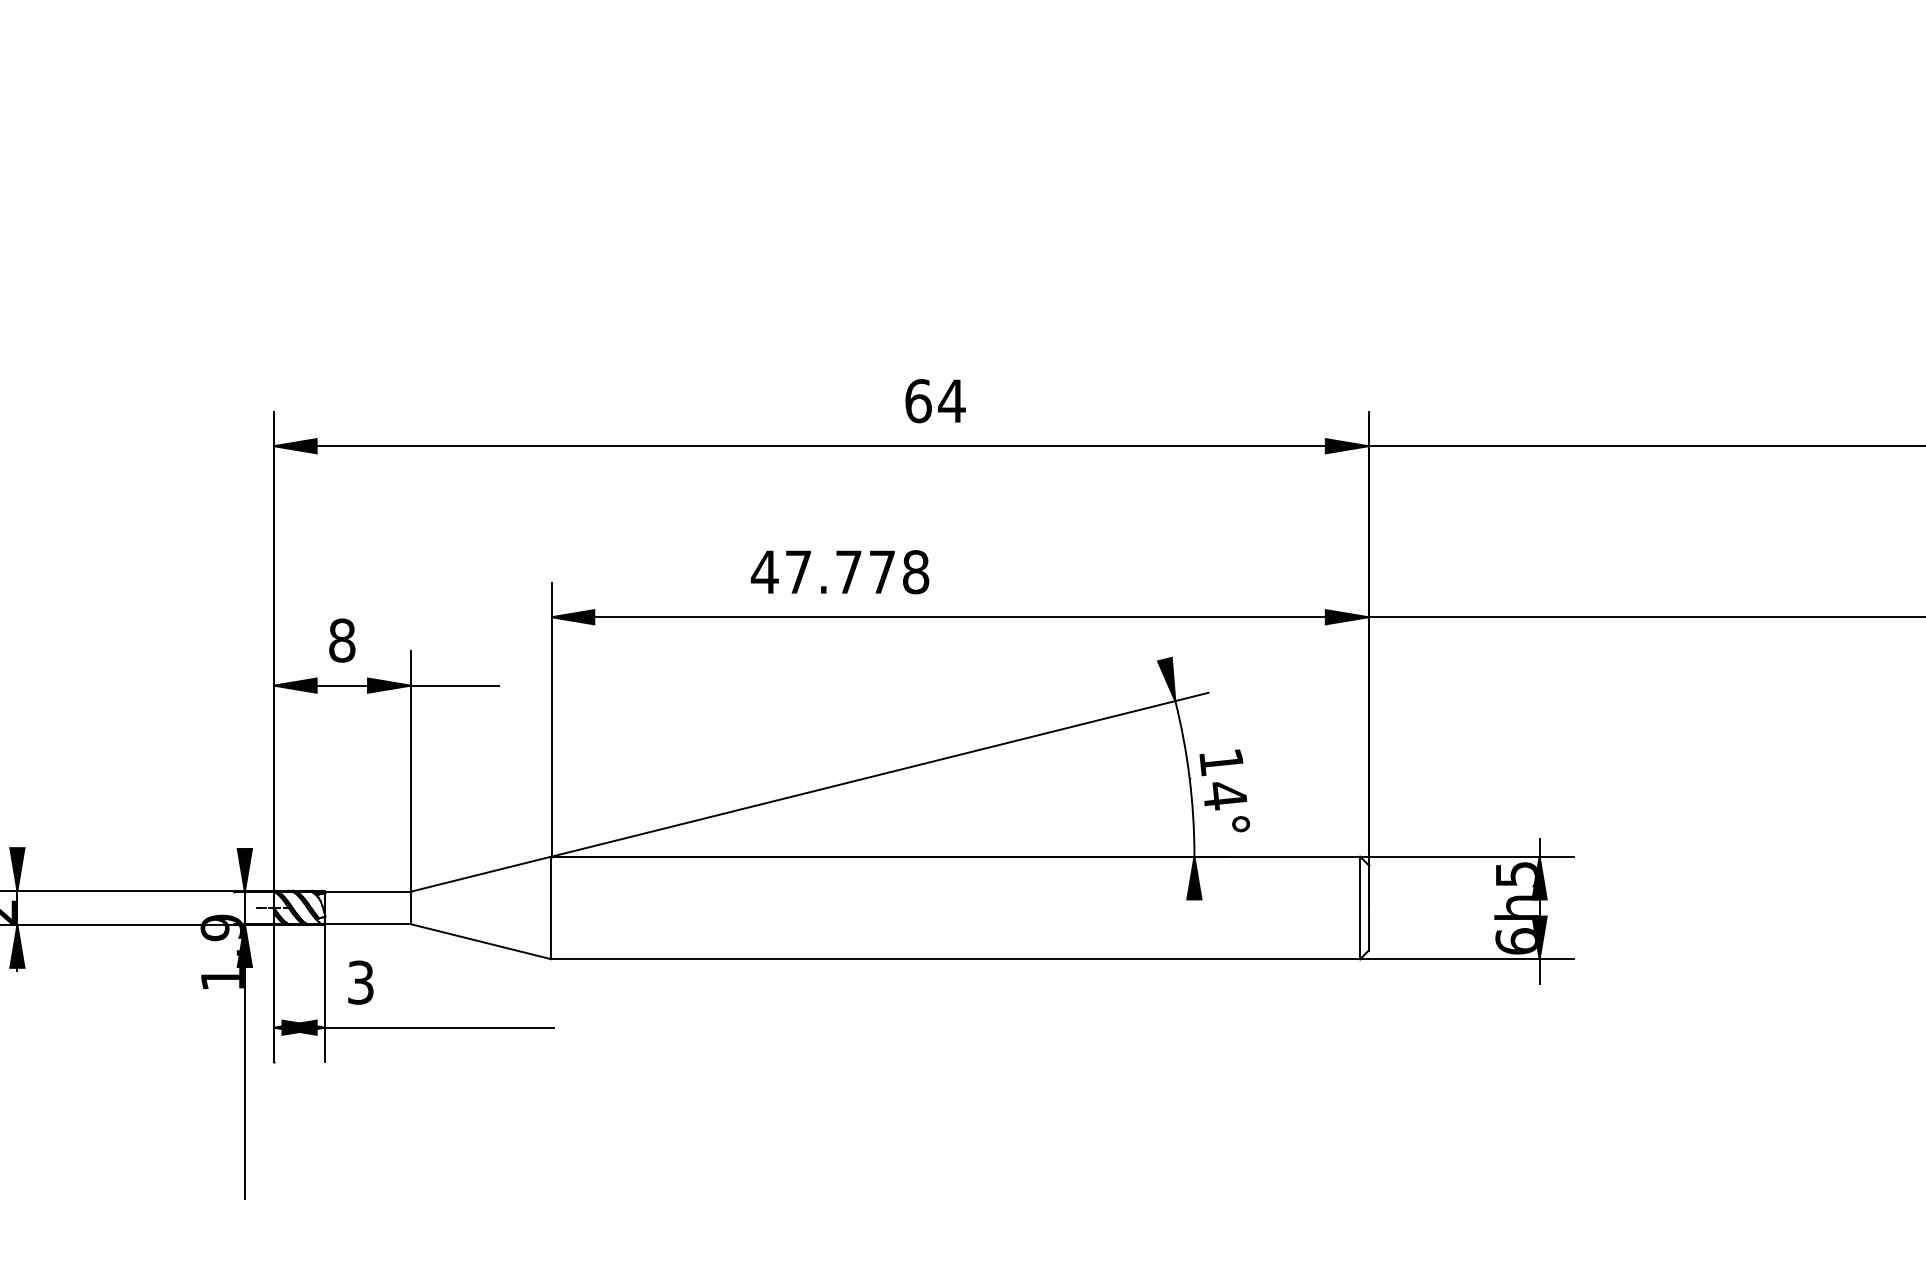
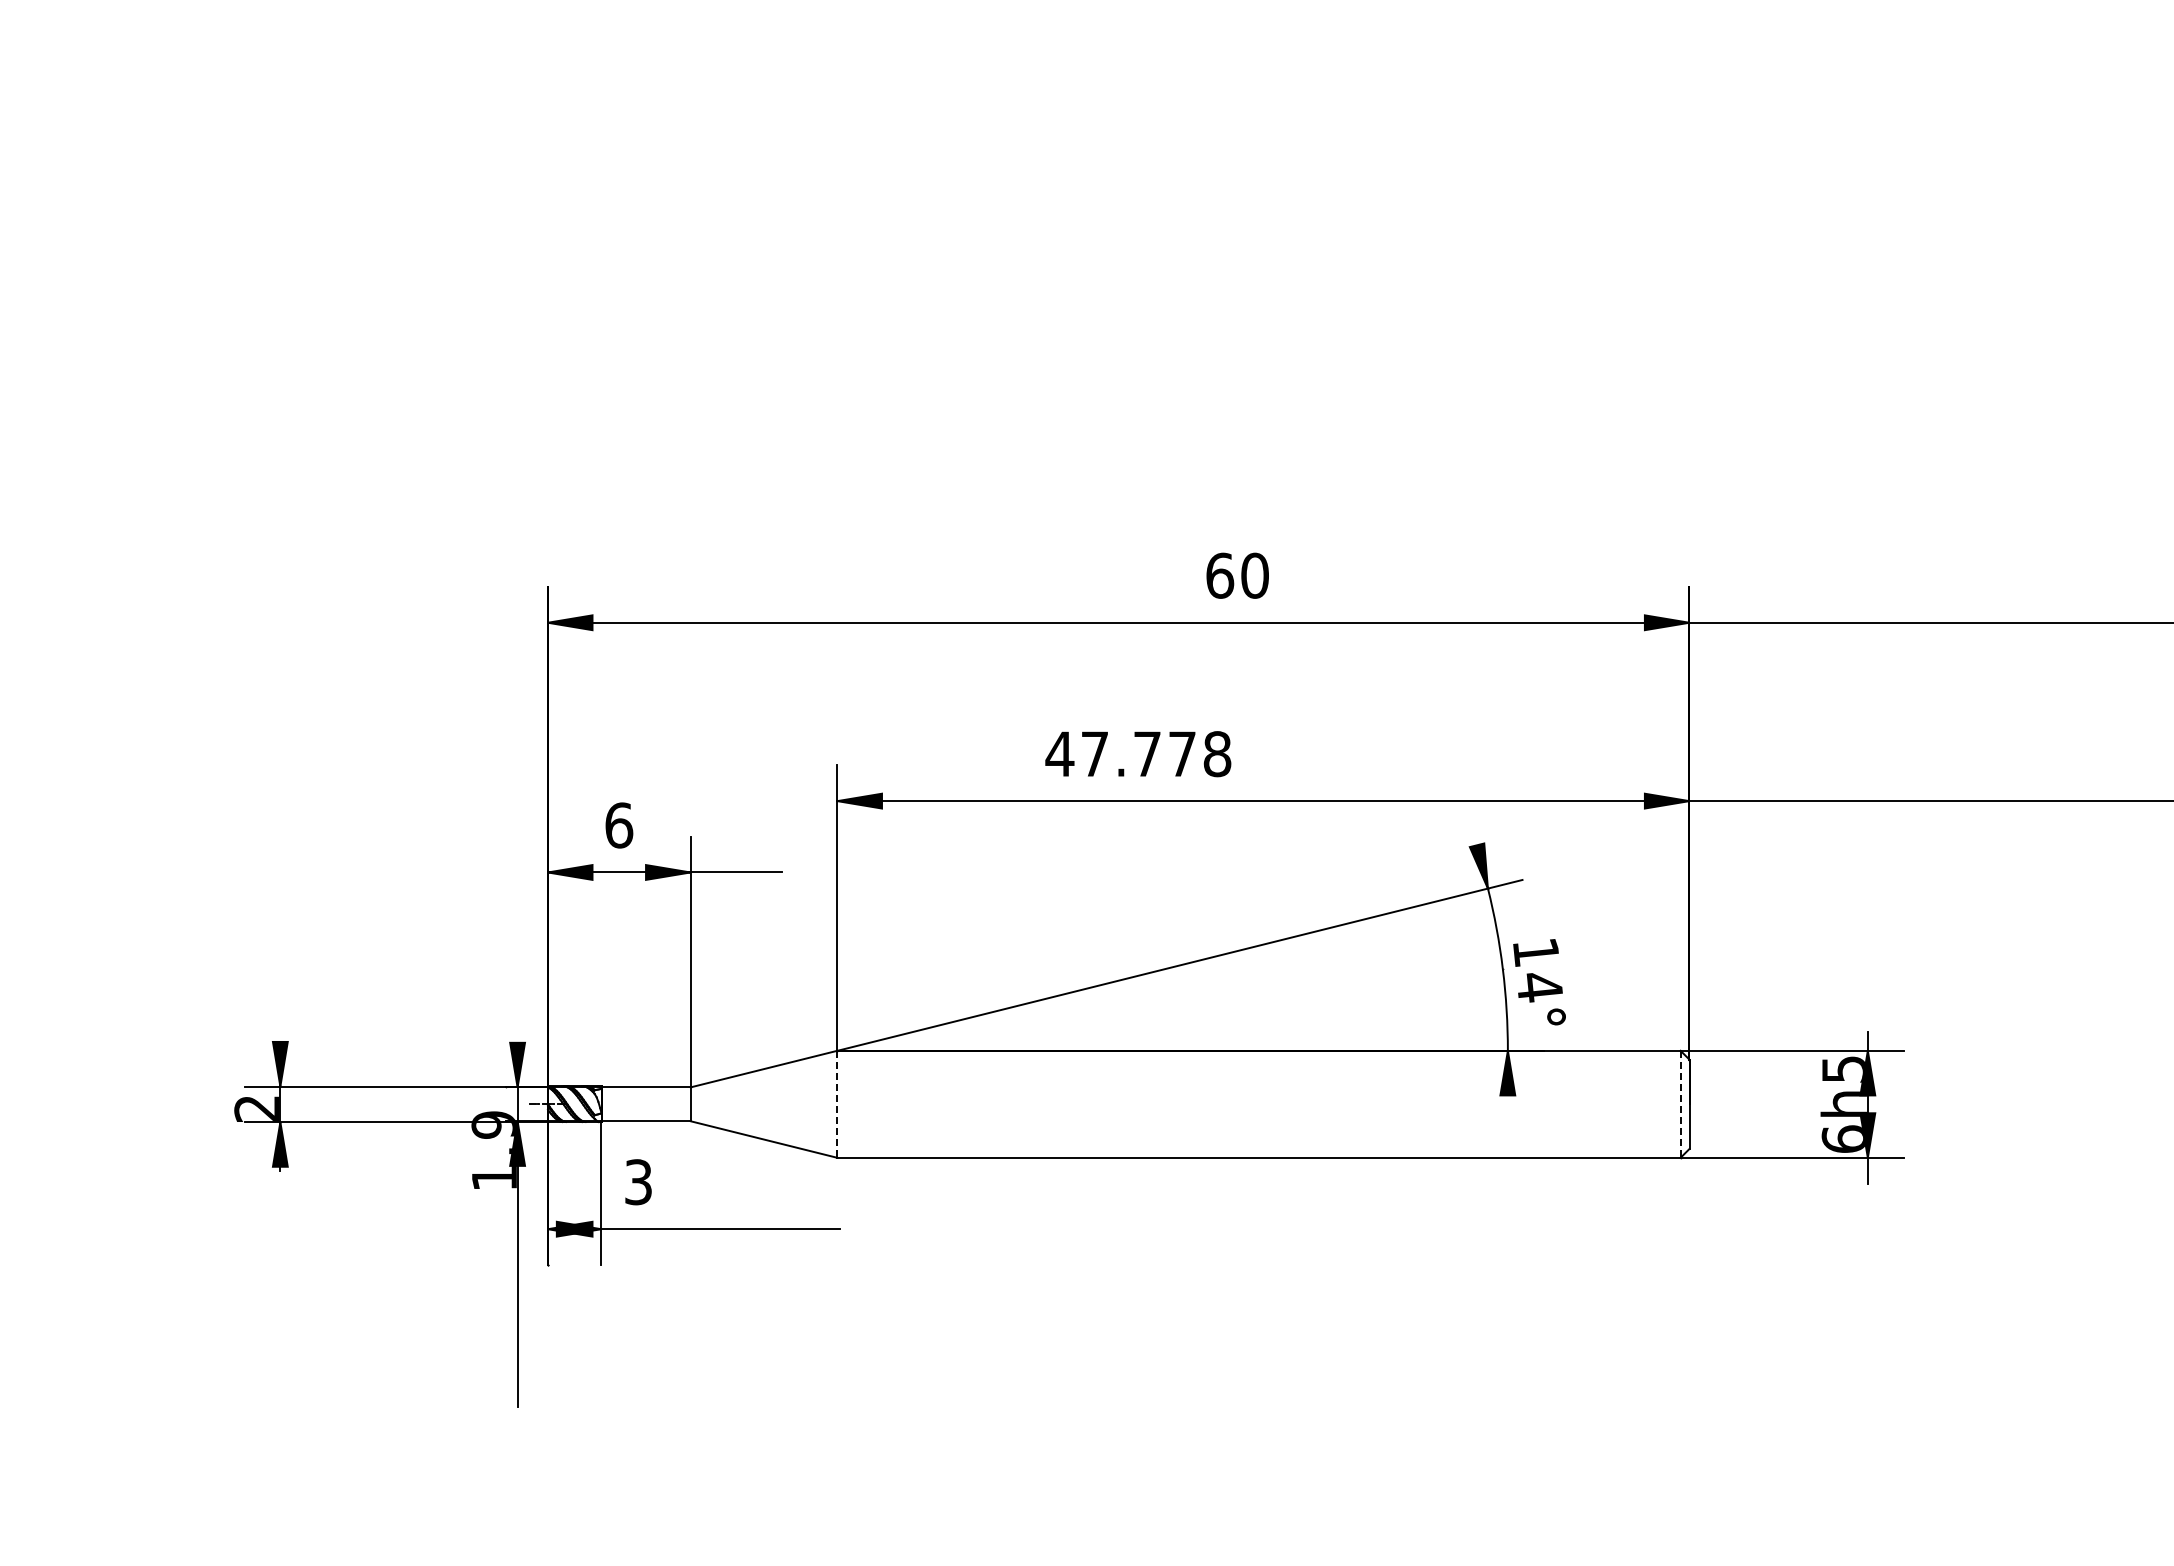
text: (951, 400) -> (1254, 575), 64 -> 60
text: (342, 640) -> (619, 825), 8 -> 6
line: (551, 908) -> (837, 1104), solid -> dashed
line: (1359, 908) -> (1680, 1104), solid -> dashed

